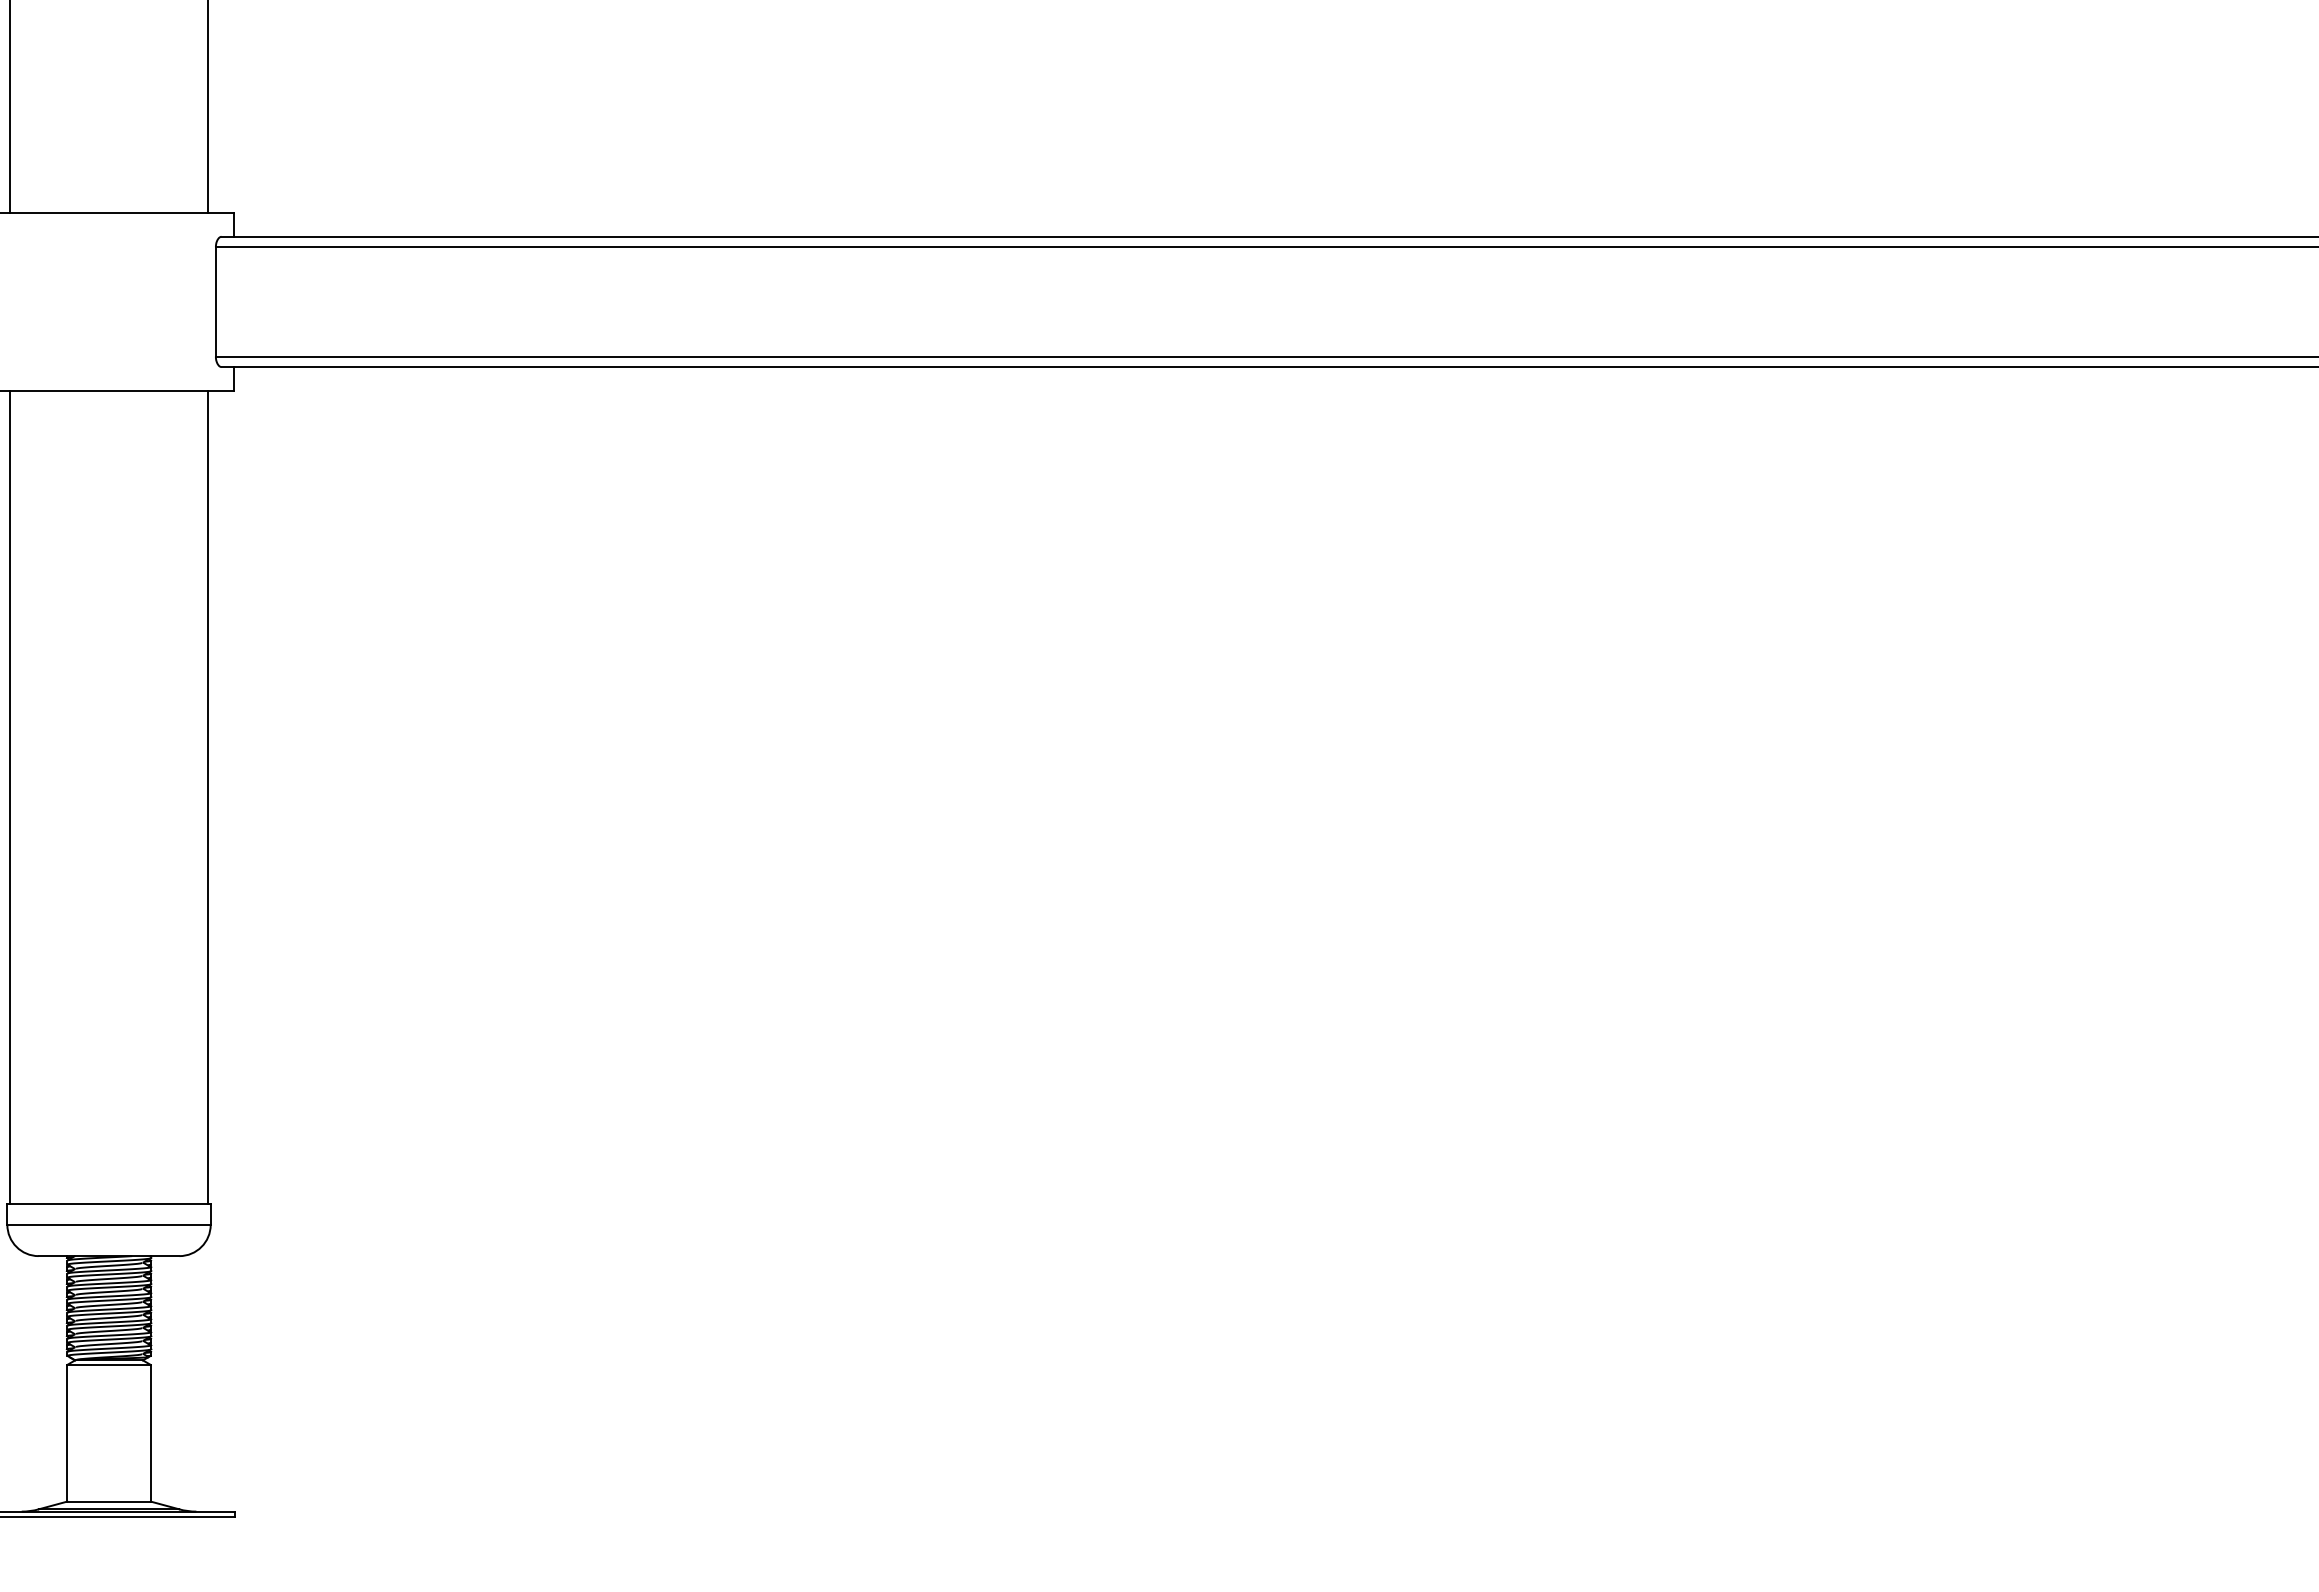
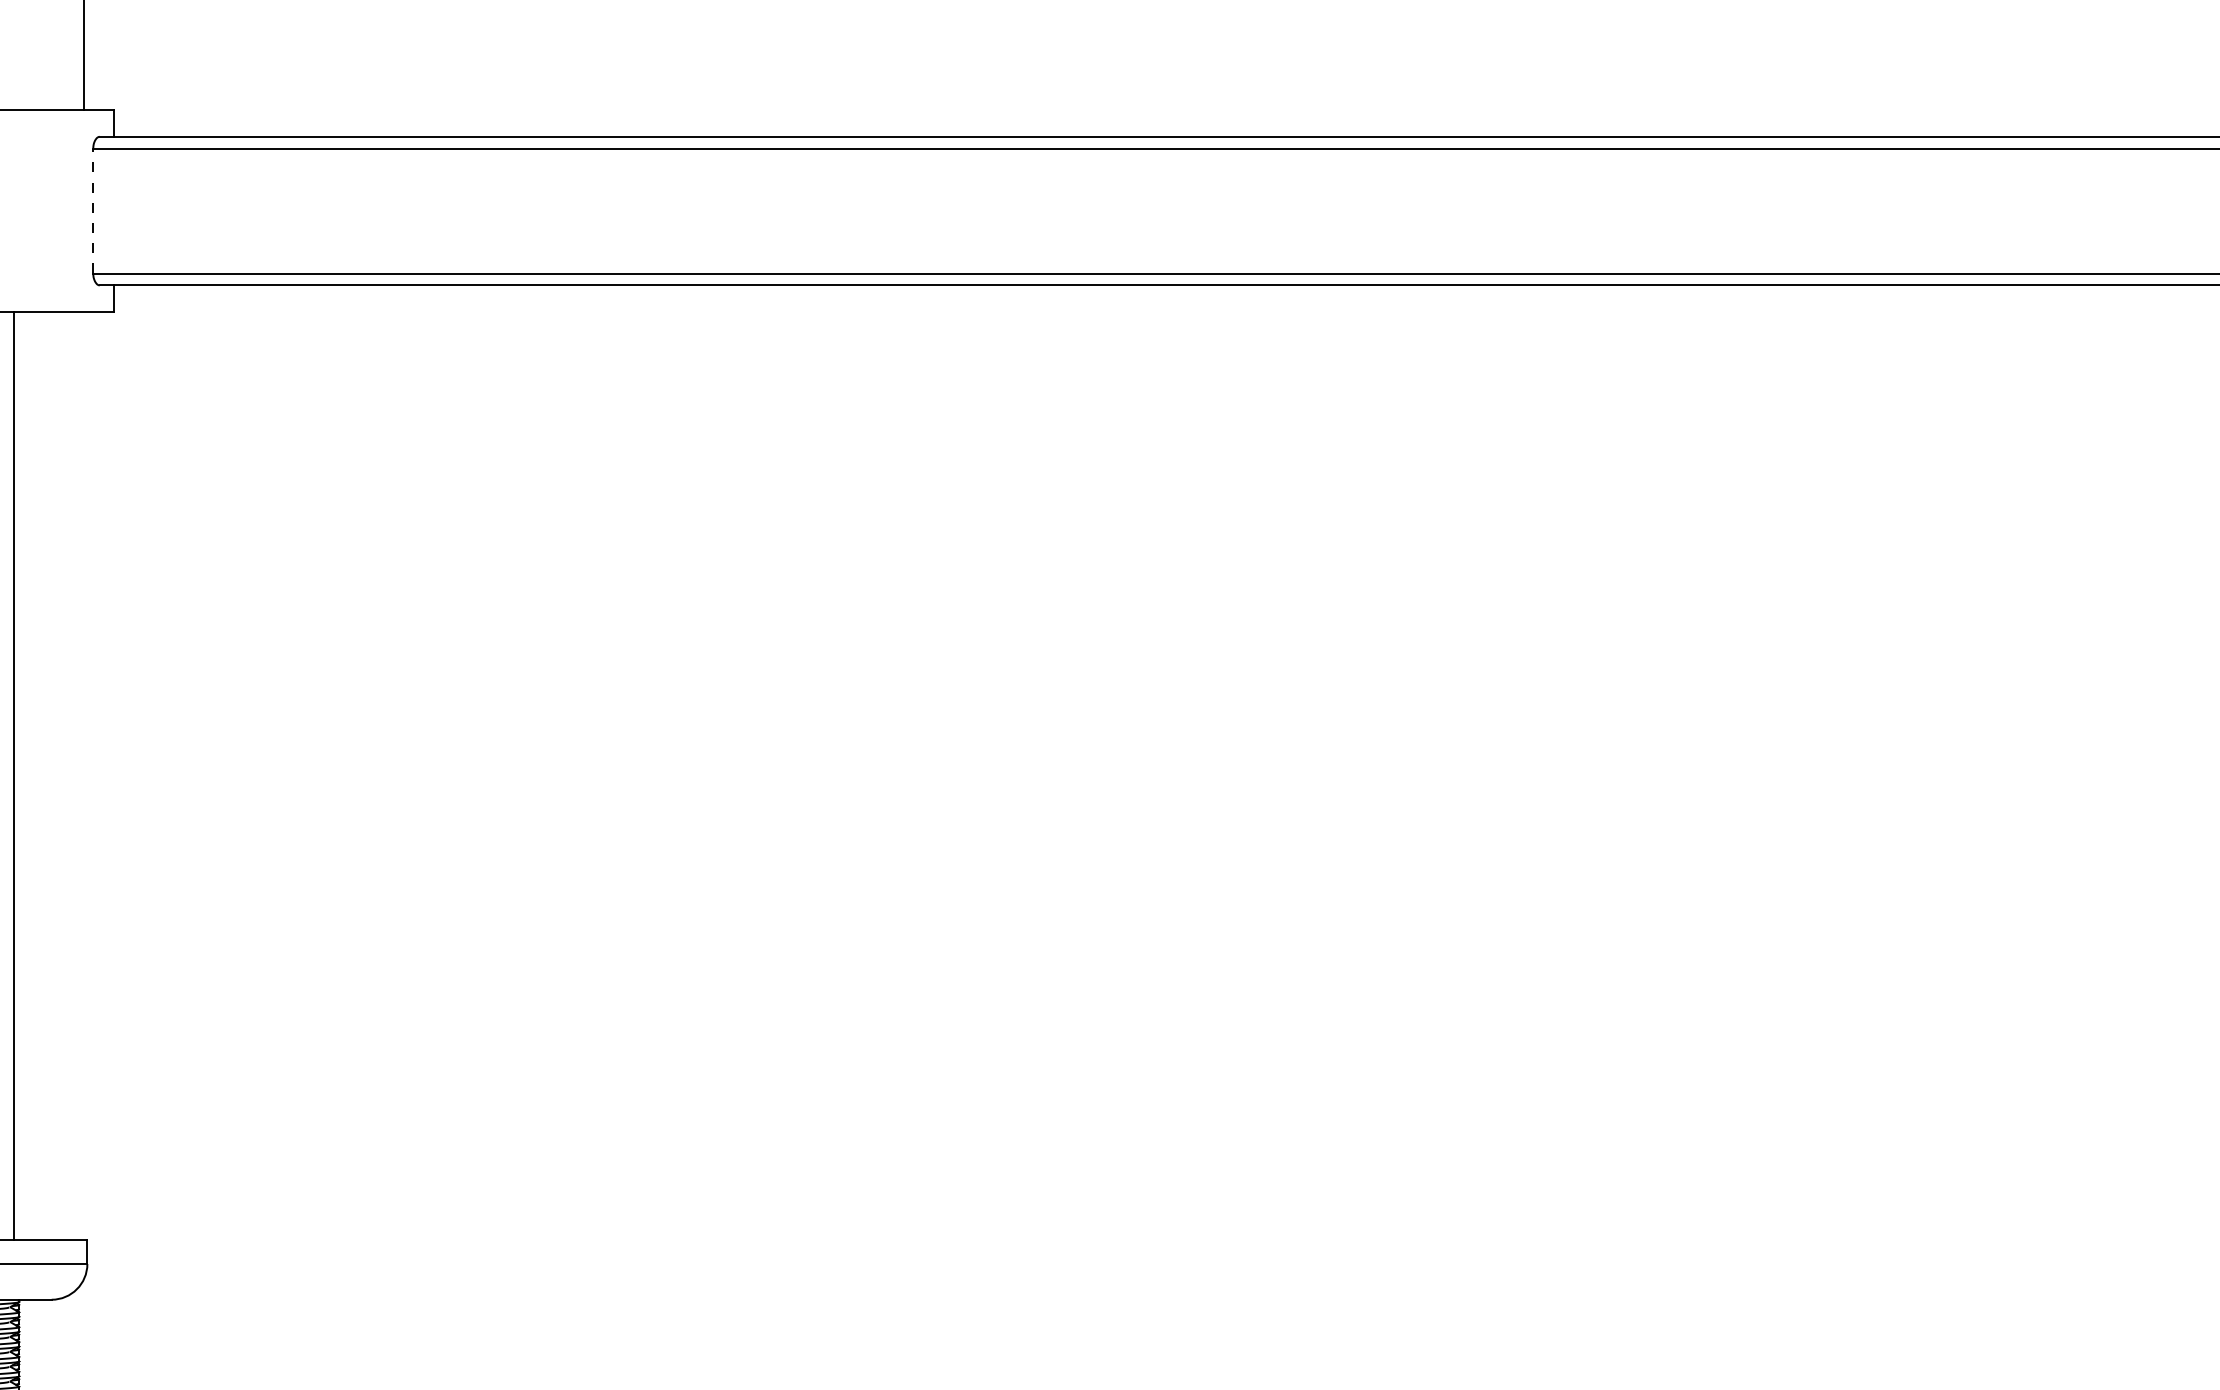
line: (215, 301) -> (92, 210), solid -> dashed
line: (208, 796) -> (14, 775), moved

